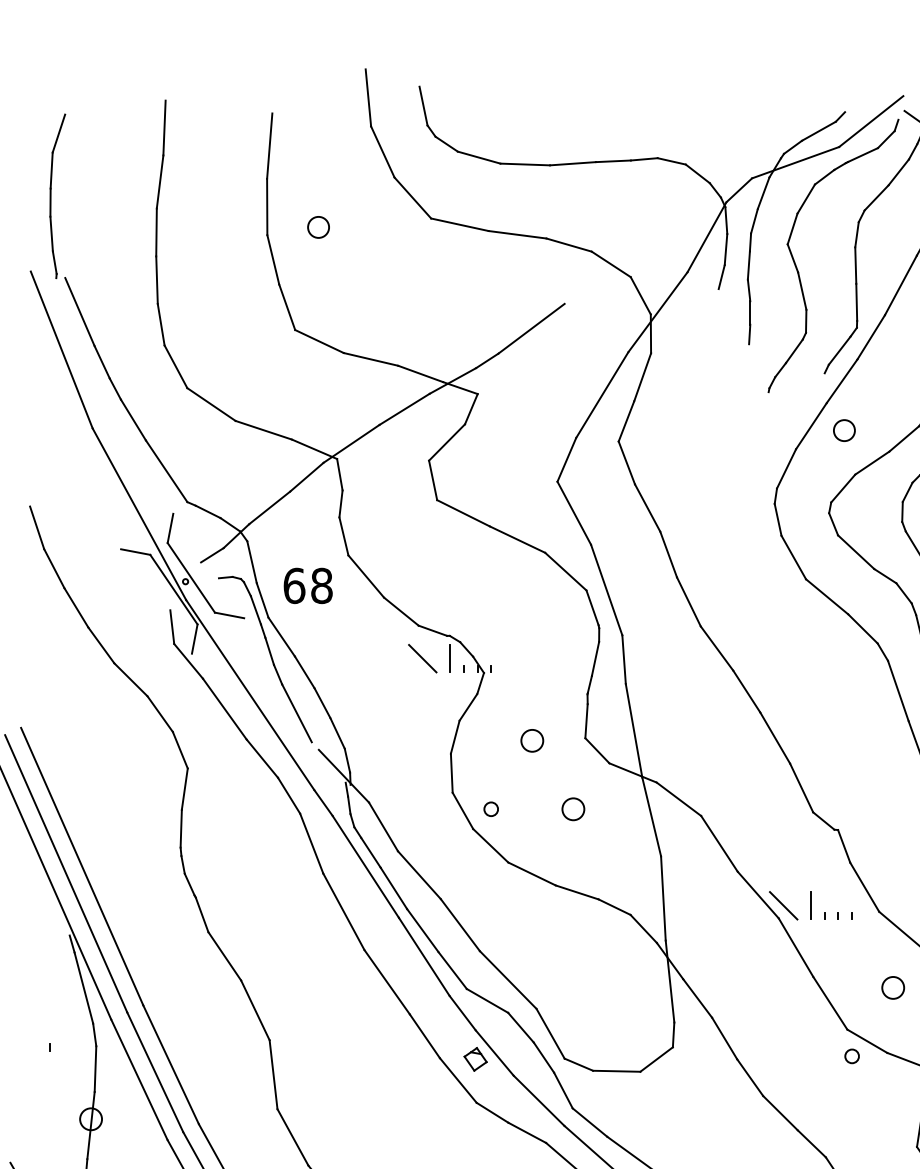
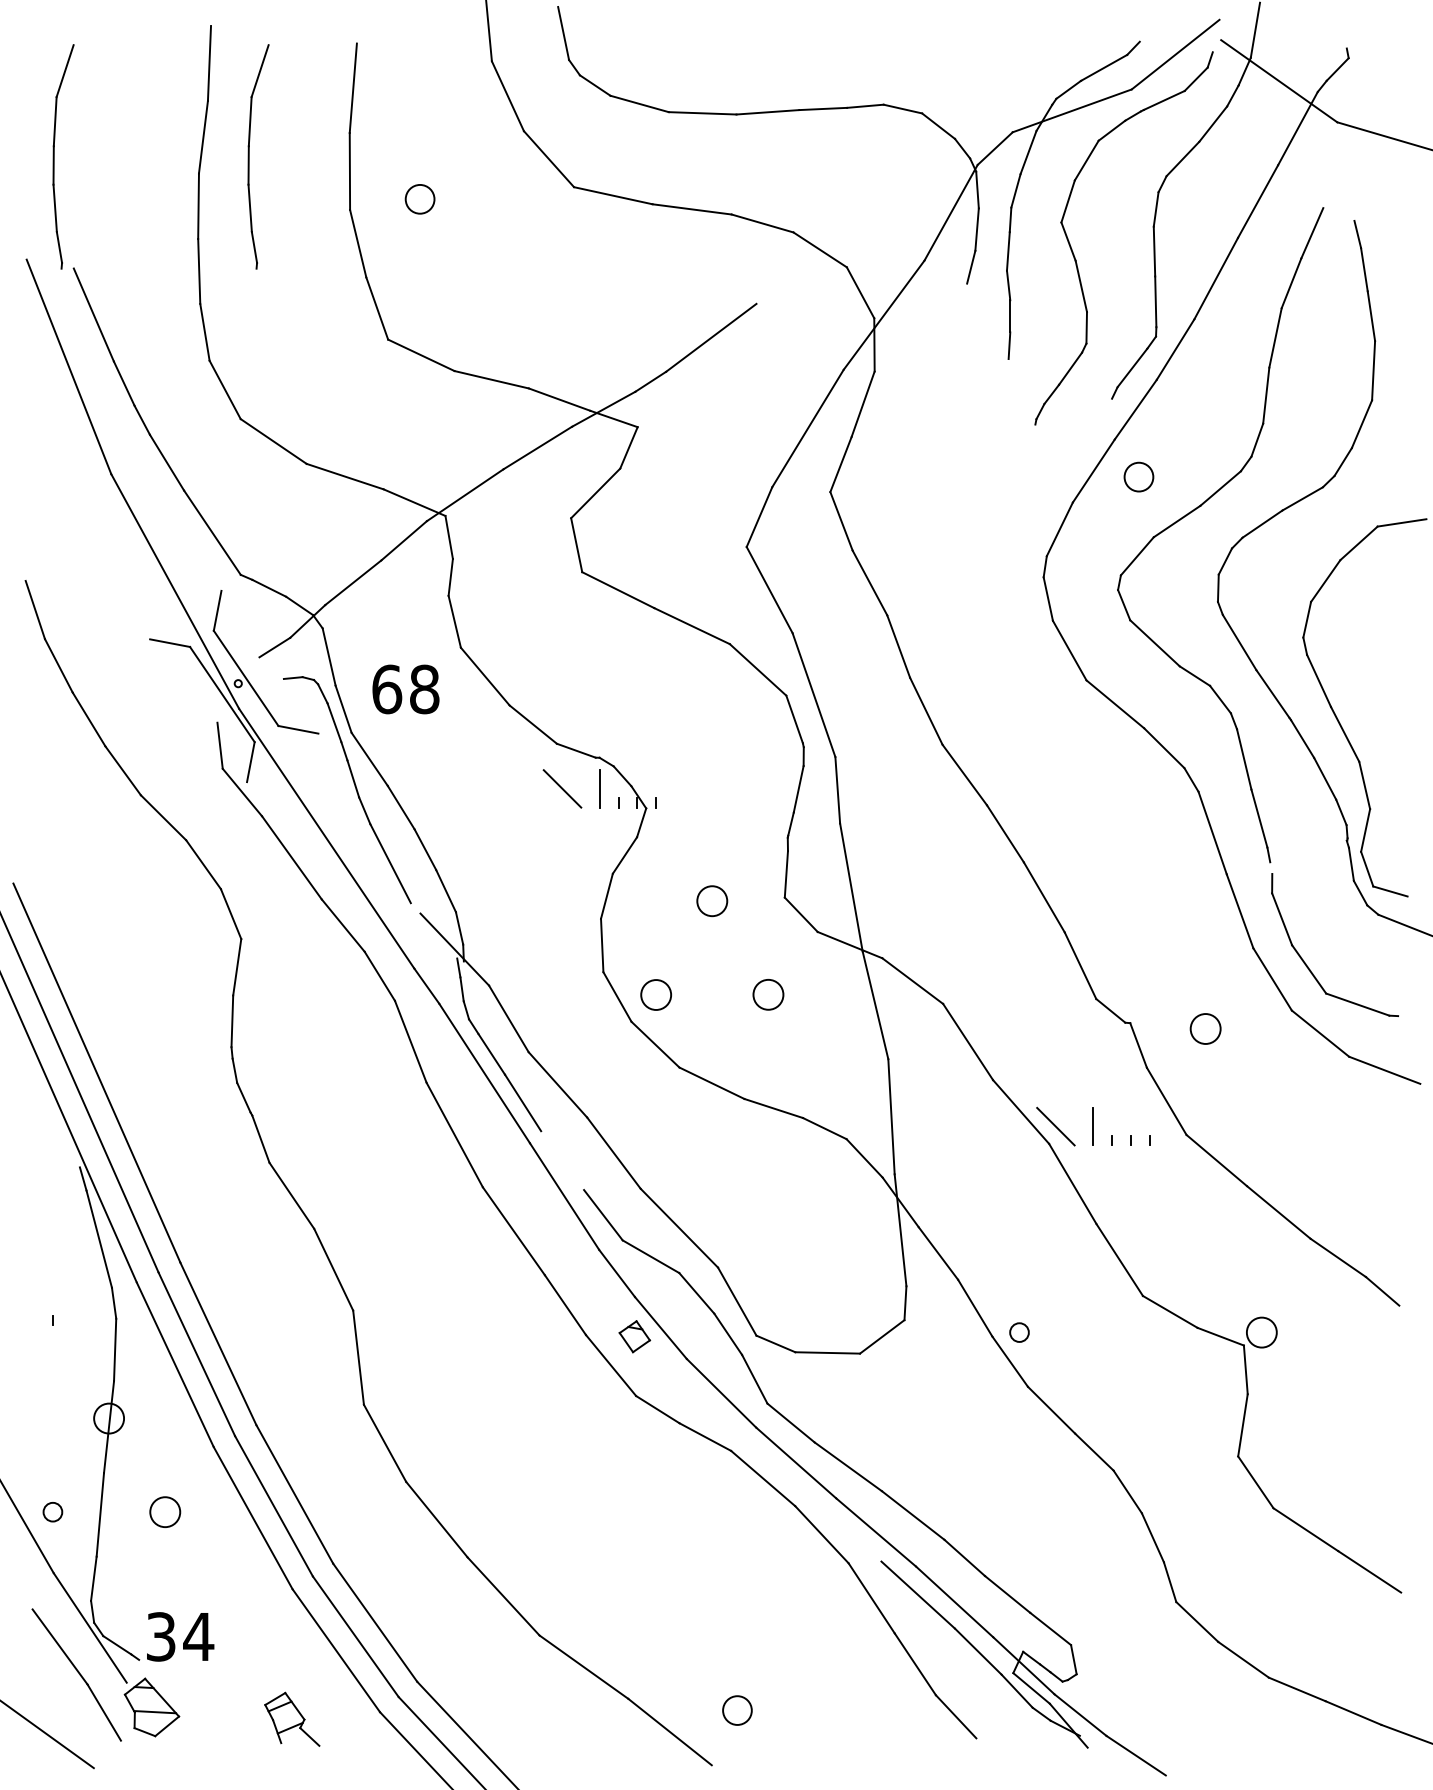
part: (193, 196) -> (249, 156), added
circle: (490, 809) -> (655, 994), size x1.6
line: (422, 930) -> (562, 1160), removed
circle: (893, 987) -> (1205, 1028), moved
circle: (852, 1056) -> (1019, 1332), moved

